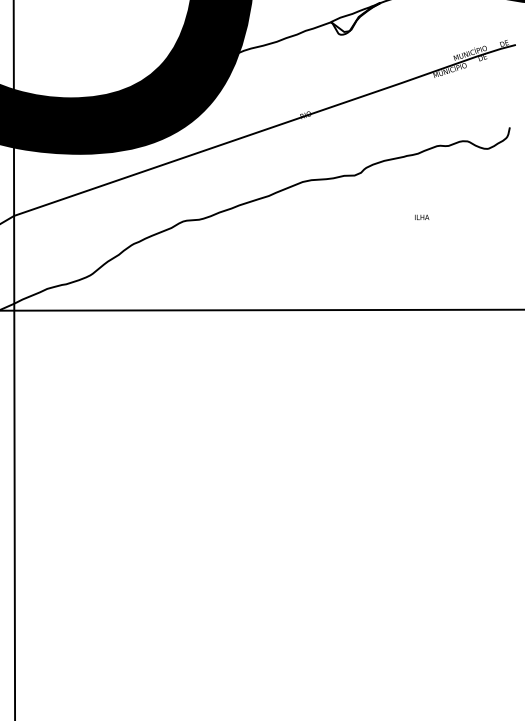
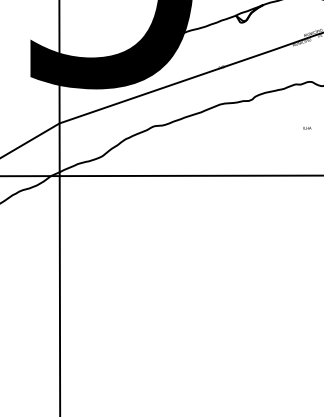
text: (422, 216) -> (307, 127), moved

